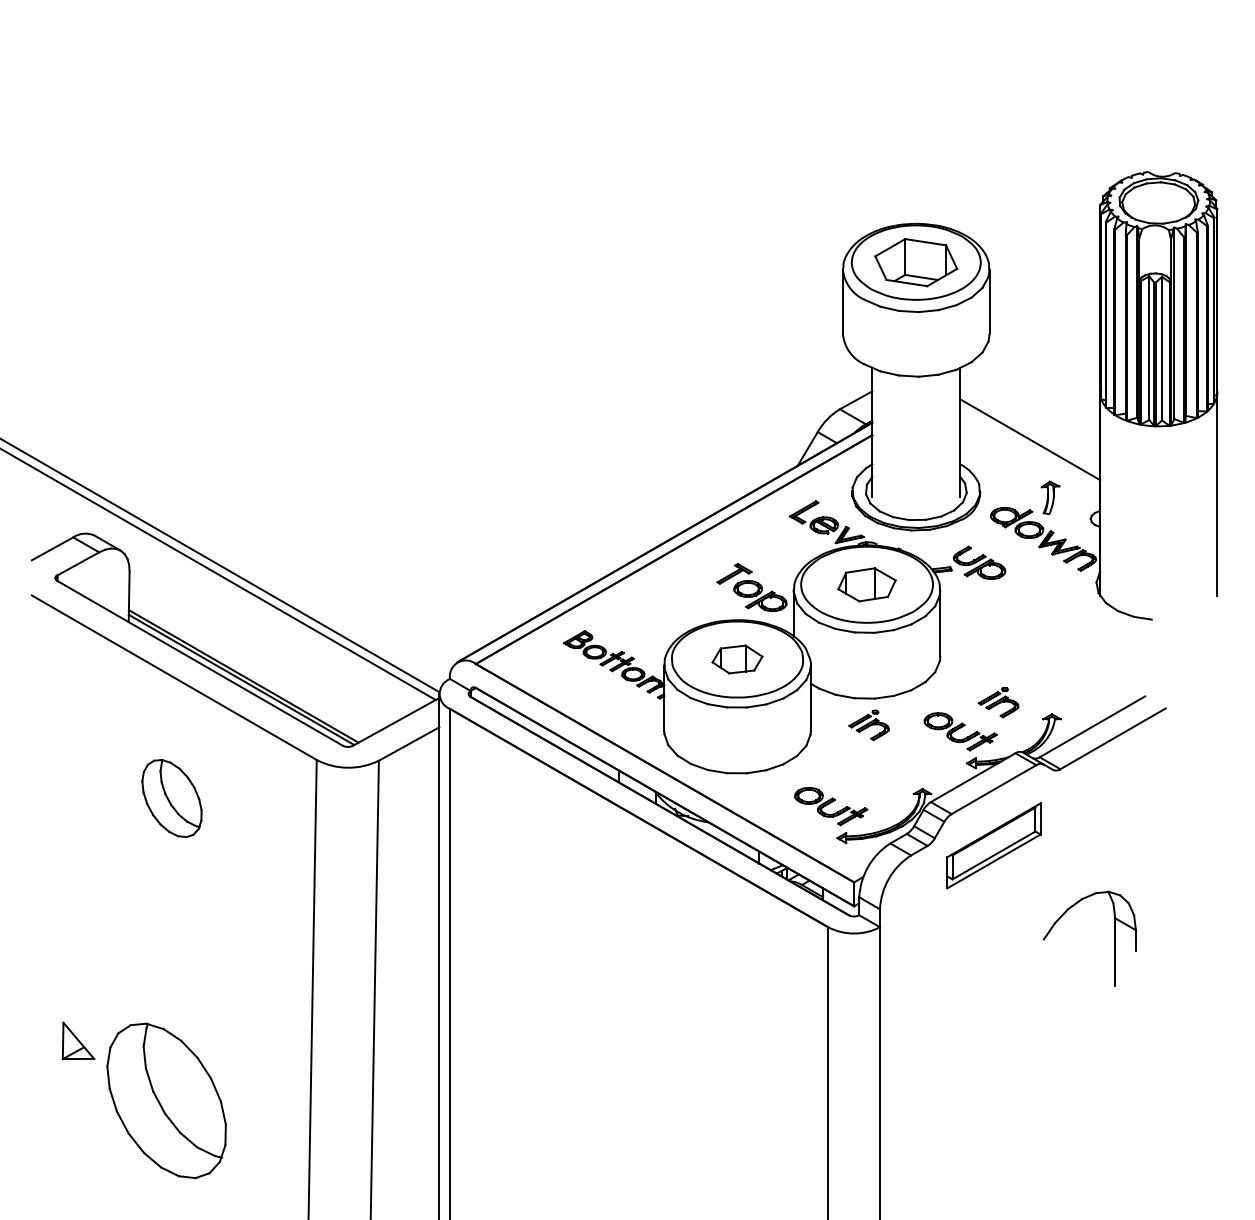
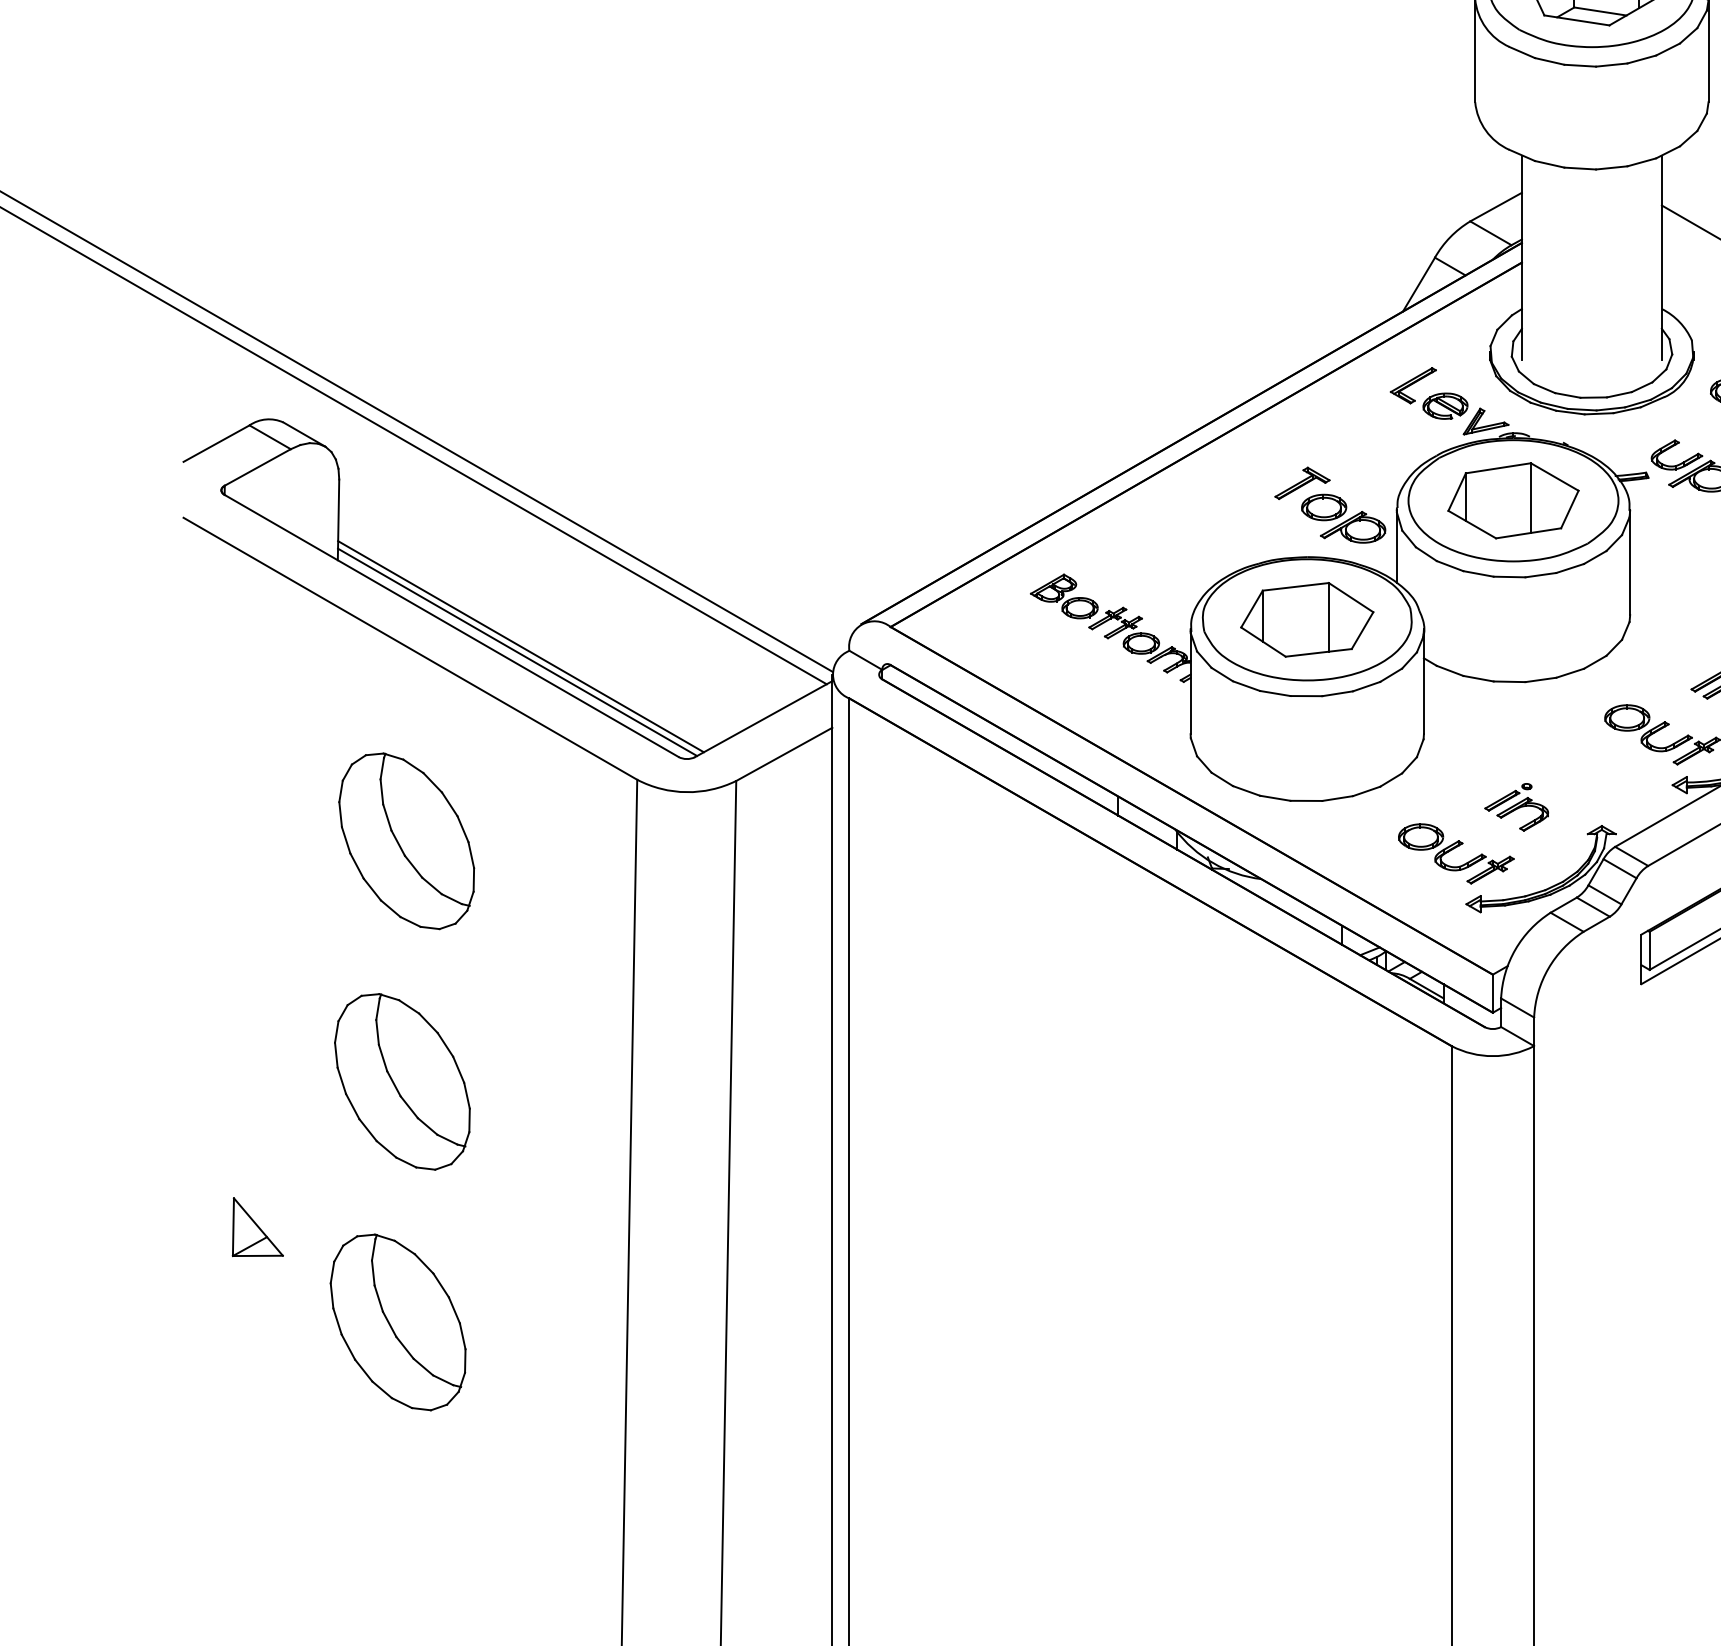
part: (866, 584) -> (1512, 500), size x1.43
part: (737, 659) -> (1307, 619), size x1.67
part: (868, 725) -> (1515, 807), moved
part: (171, 798) -> (405, 841), size x1.43
part: (169, 949) -> (402, 1081), added
part: (166, 1100) -> (398, 1321), size x0.71

